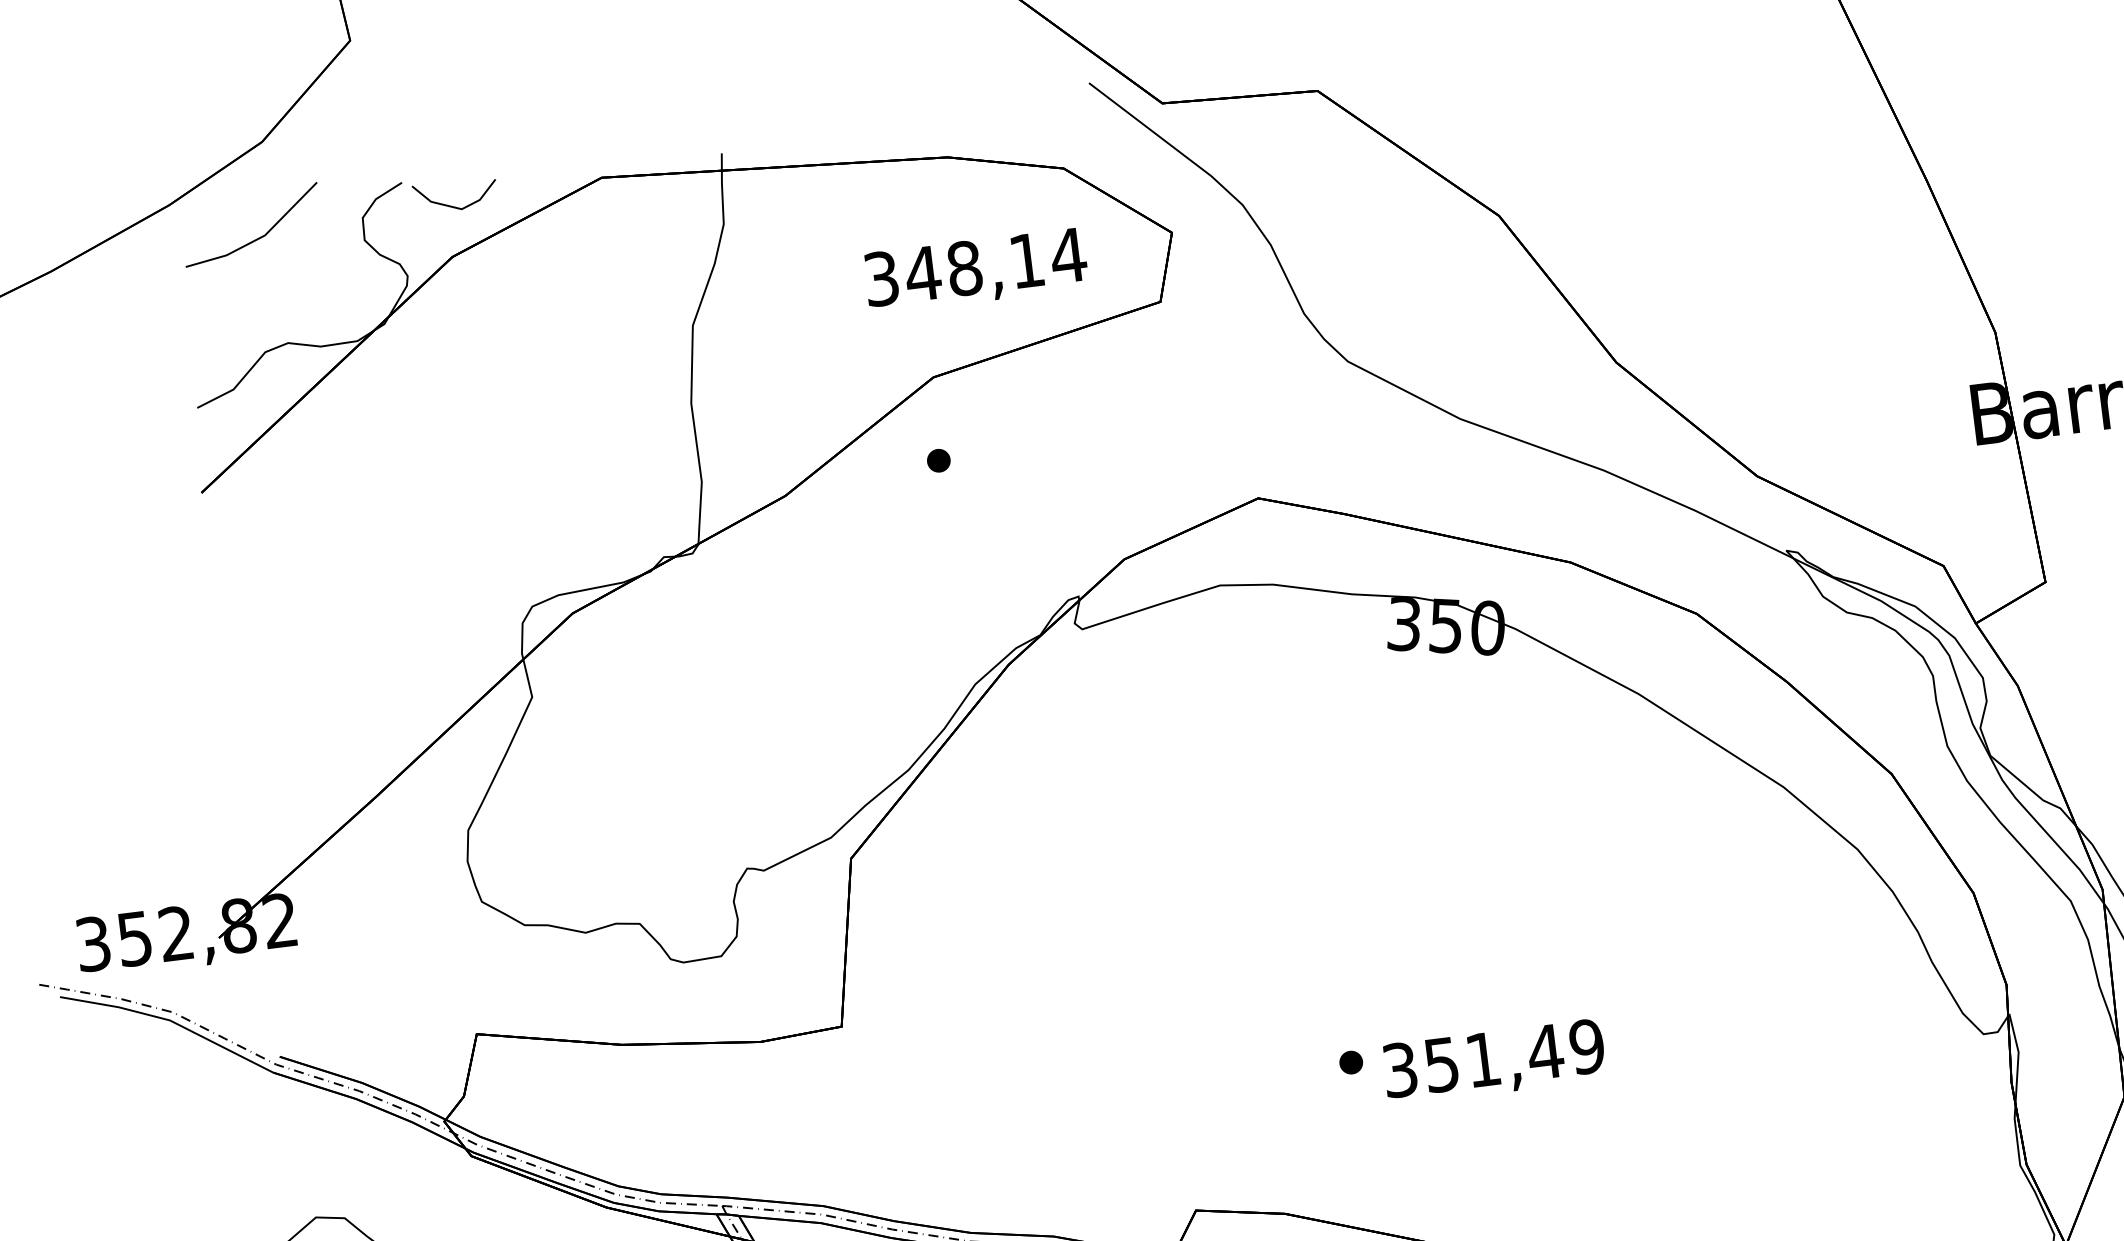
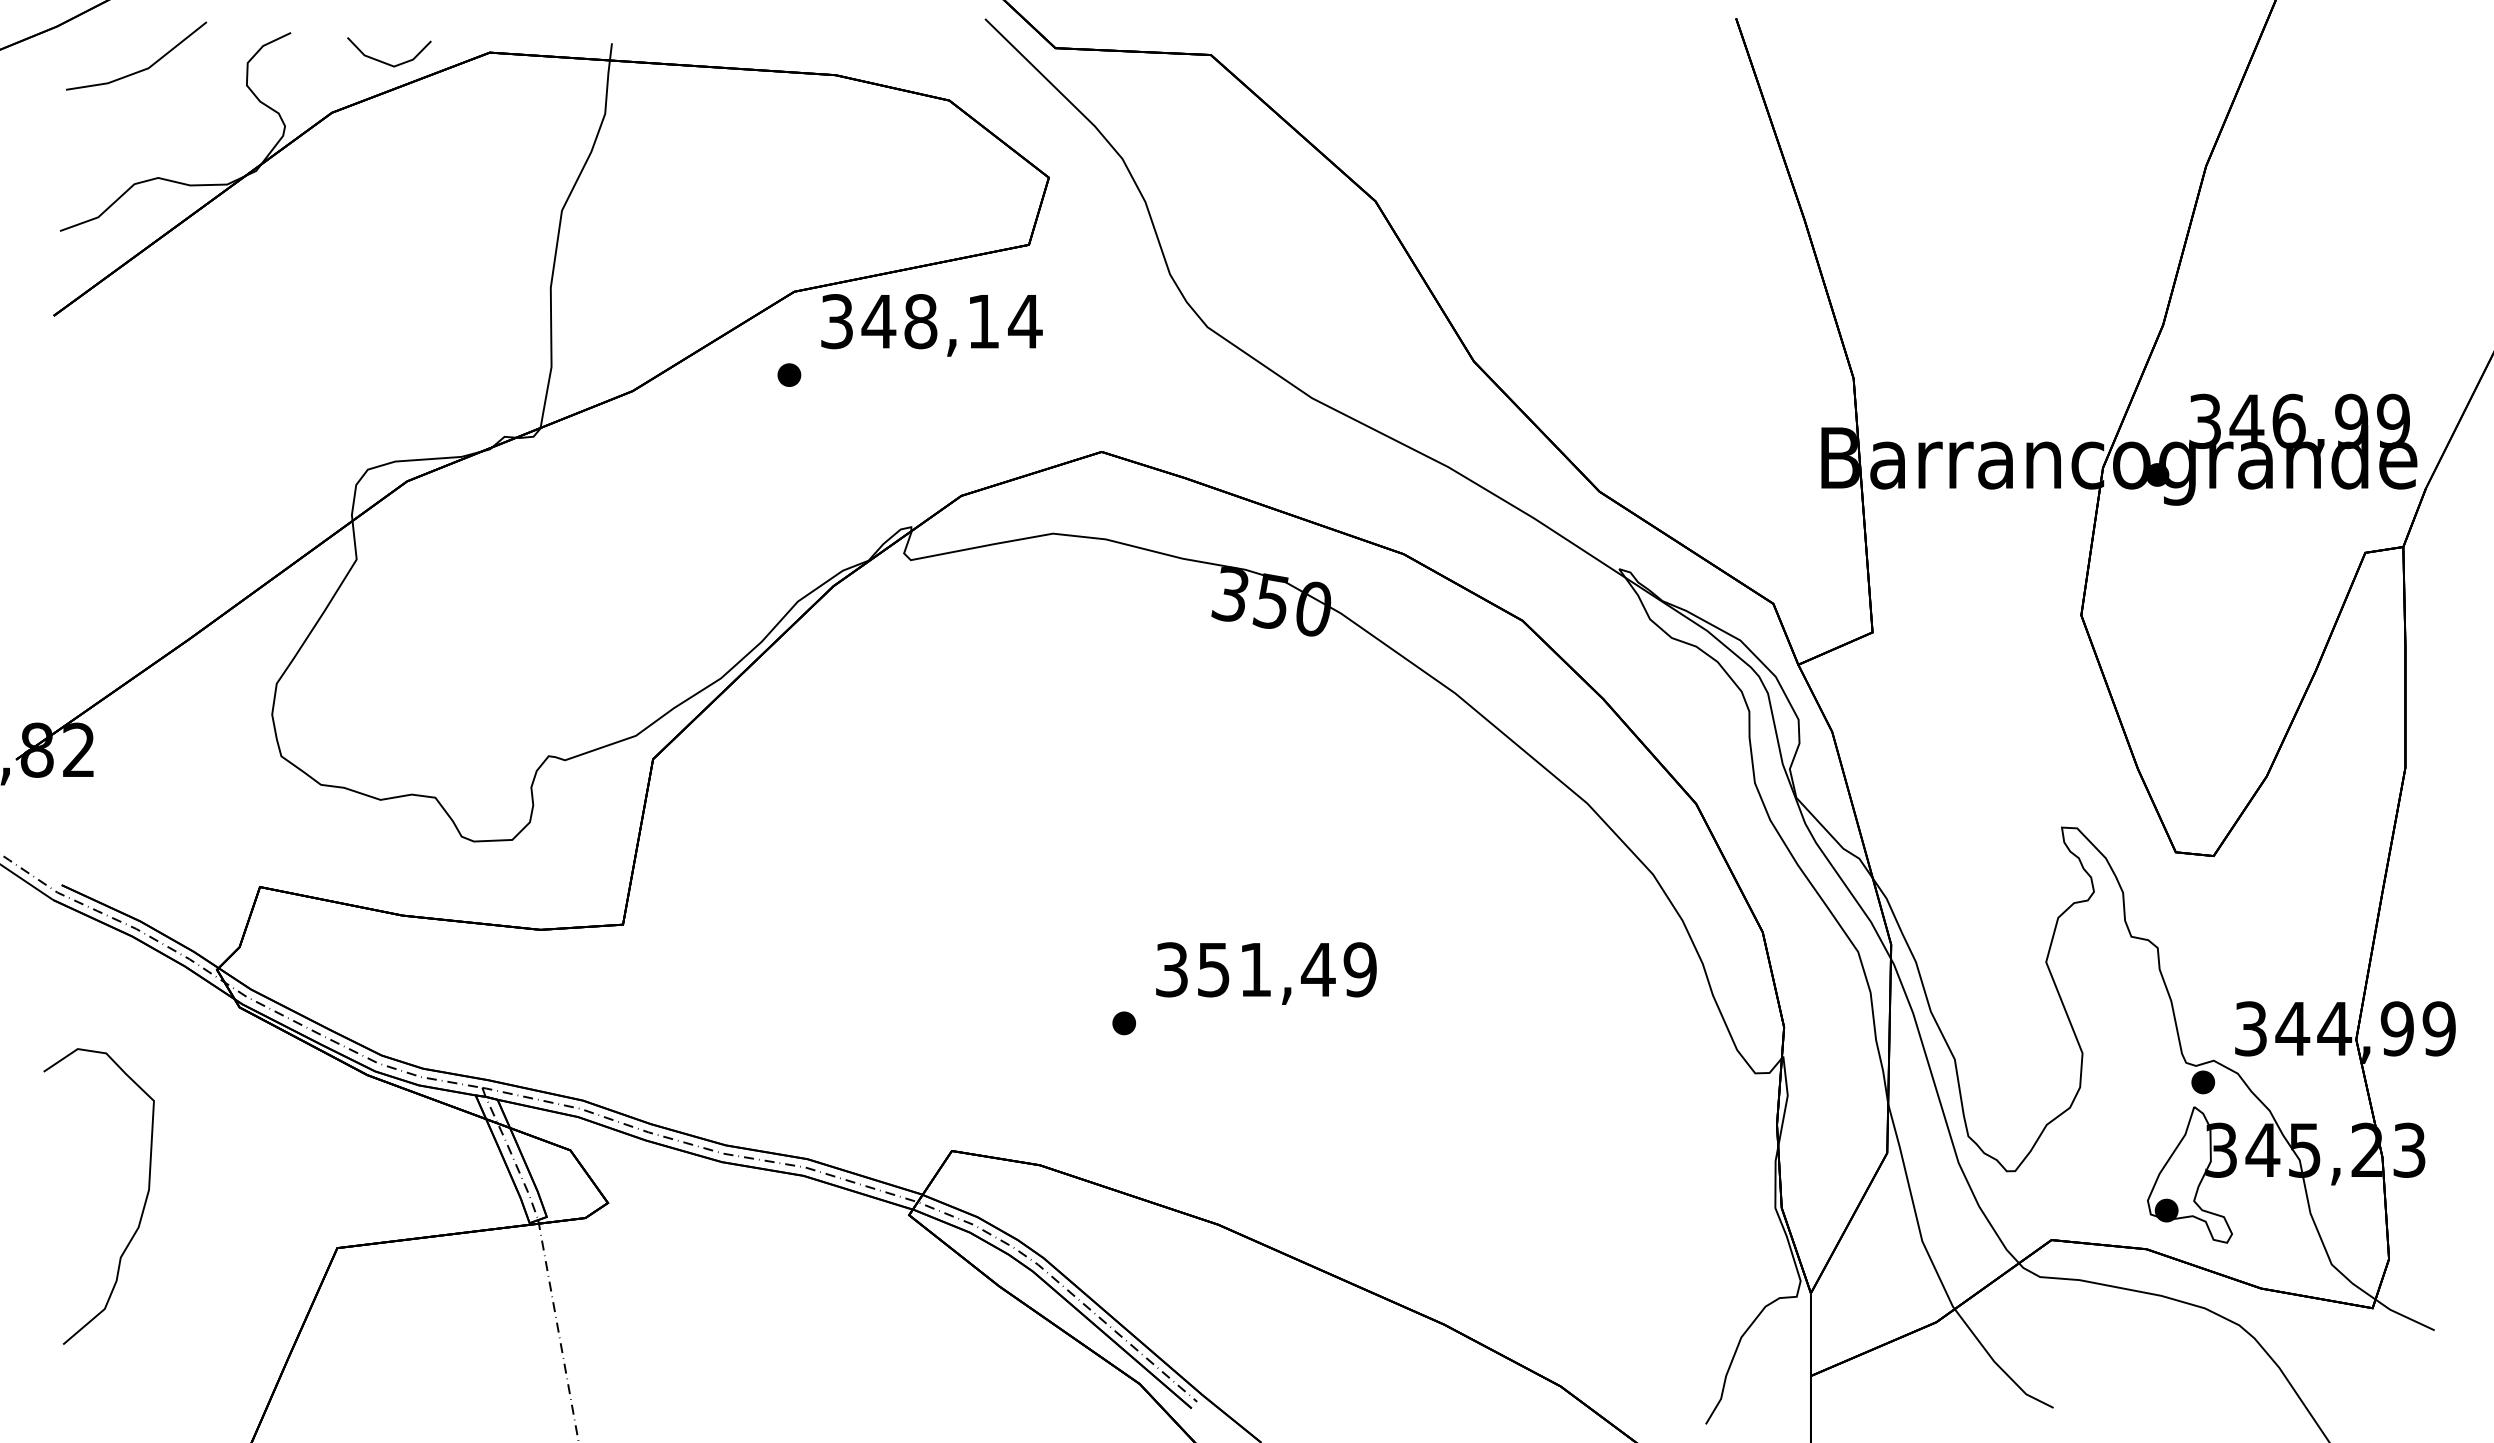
line: (453, 206) -> (386, 62), moved
text: (975, 271) -> (931, 325), moved
text: (1494, 1062) -> (1266, 973), moved

